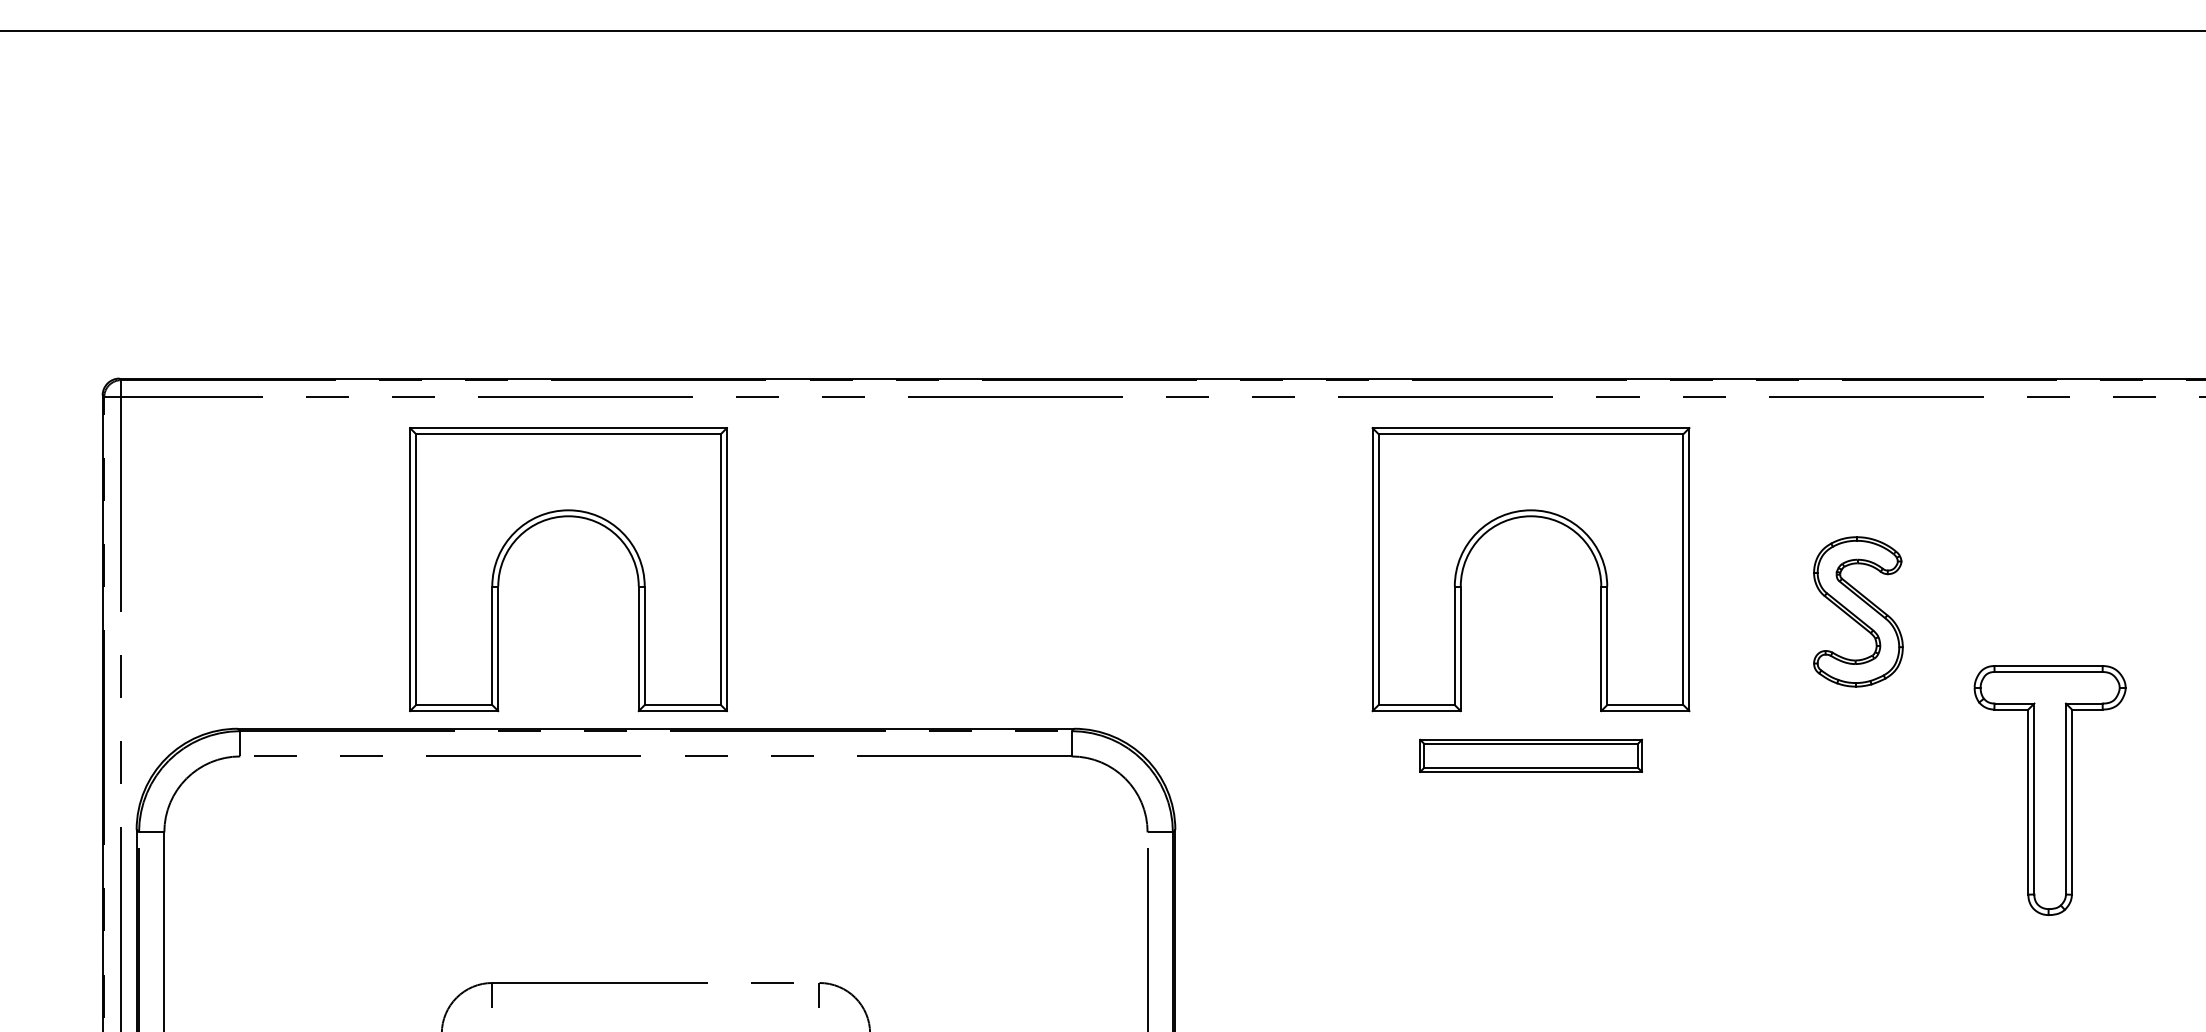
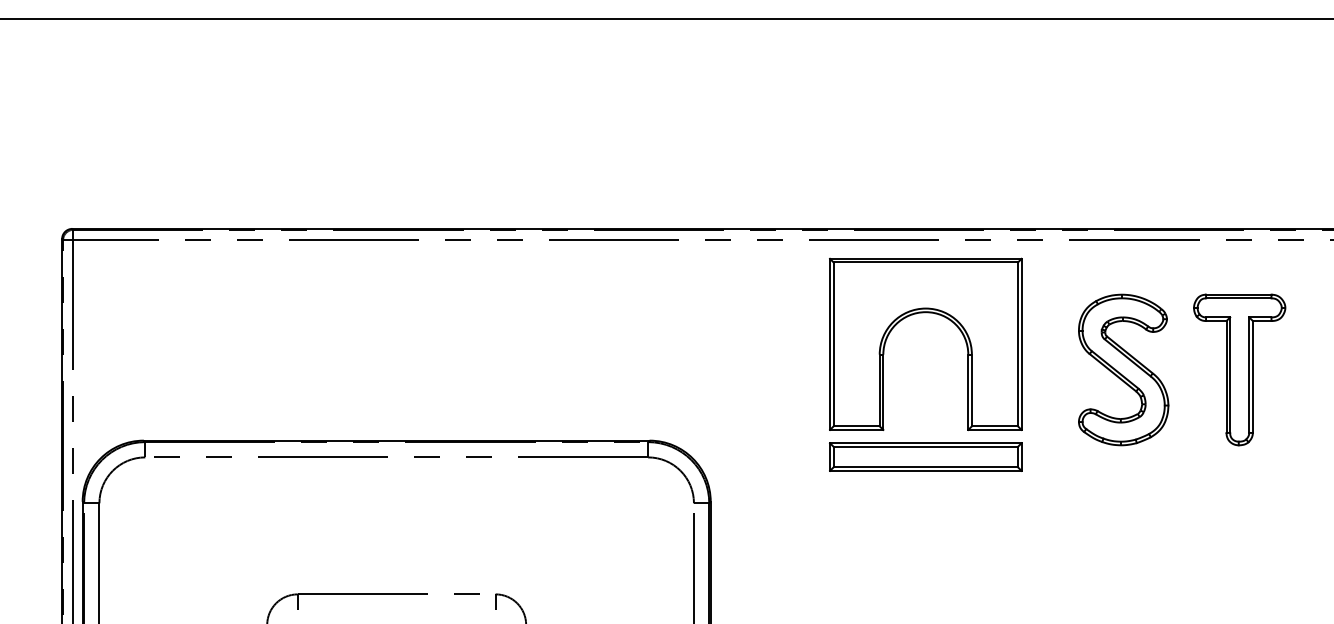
part: (567, 518) -> (343, 313), removed
part: (1857, 611) -> (1123, 369), size x1.67
part: (1530, 754) -> (925, 456), size x1.43
part: (2049, 789) -> (1239, 369), moved

